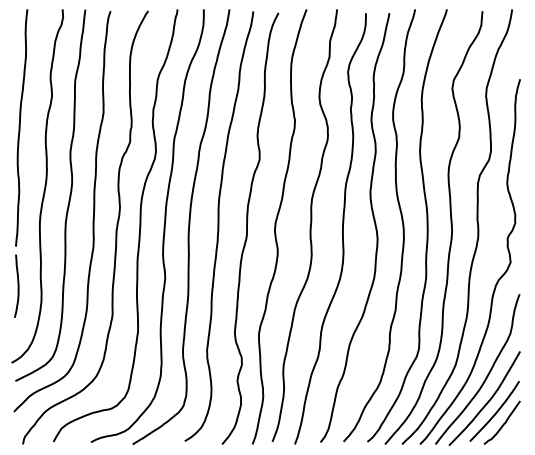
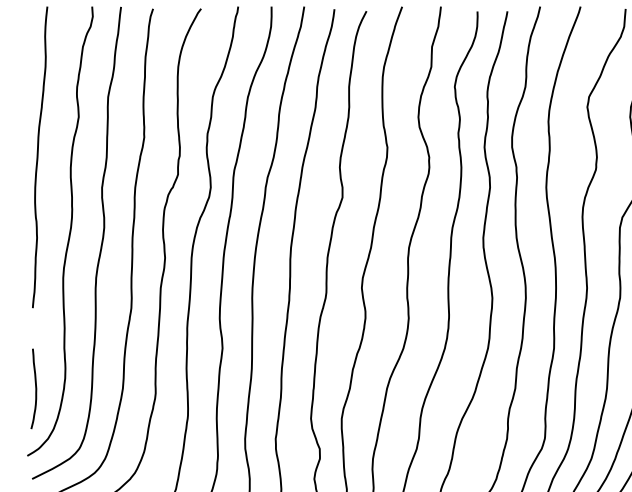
curve: (17, 285) -> (34, 387), moved

